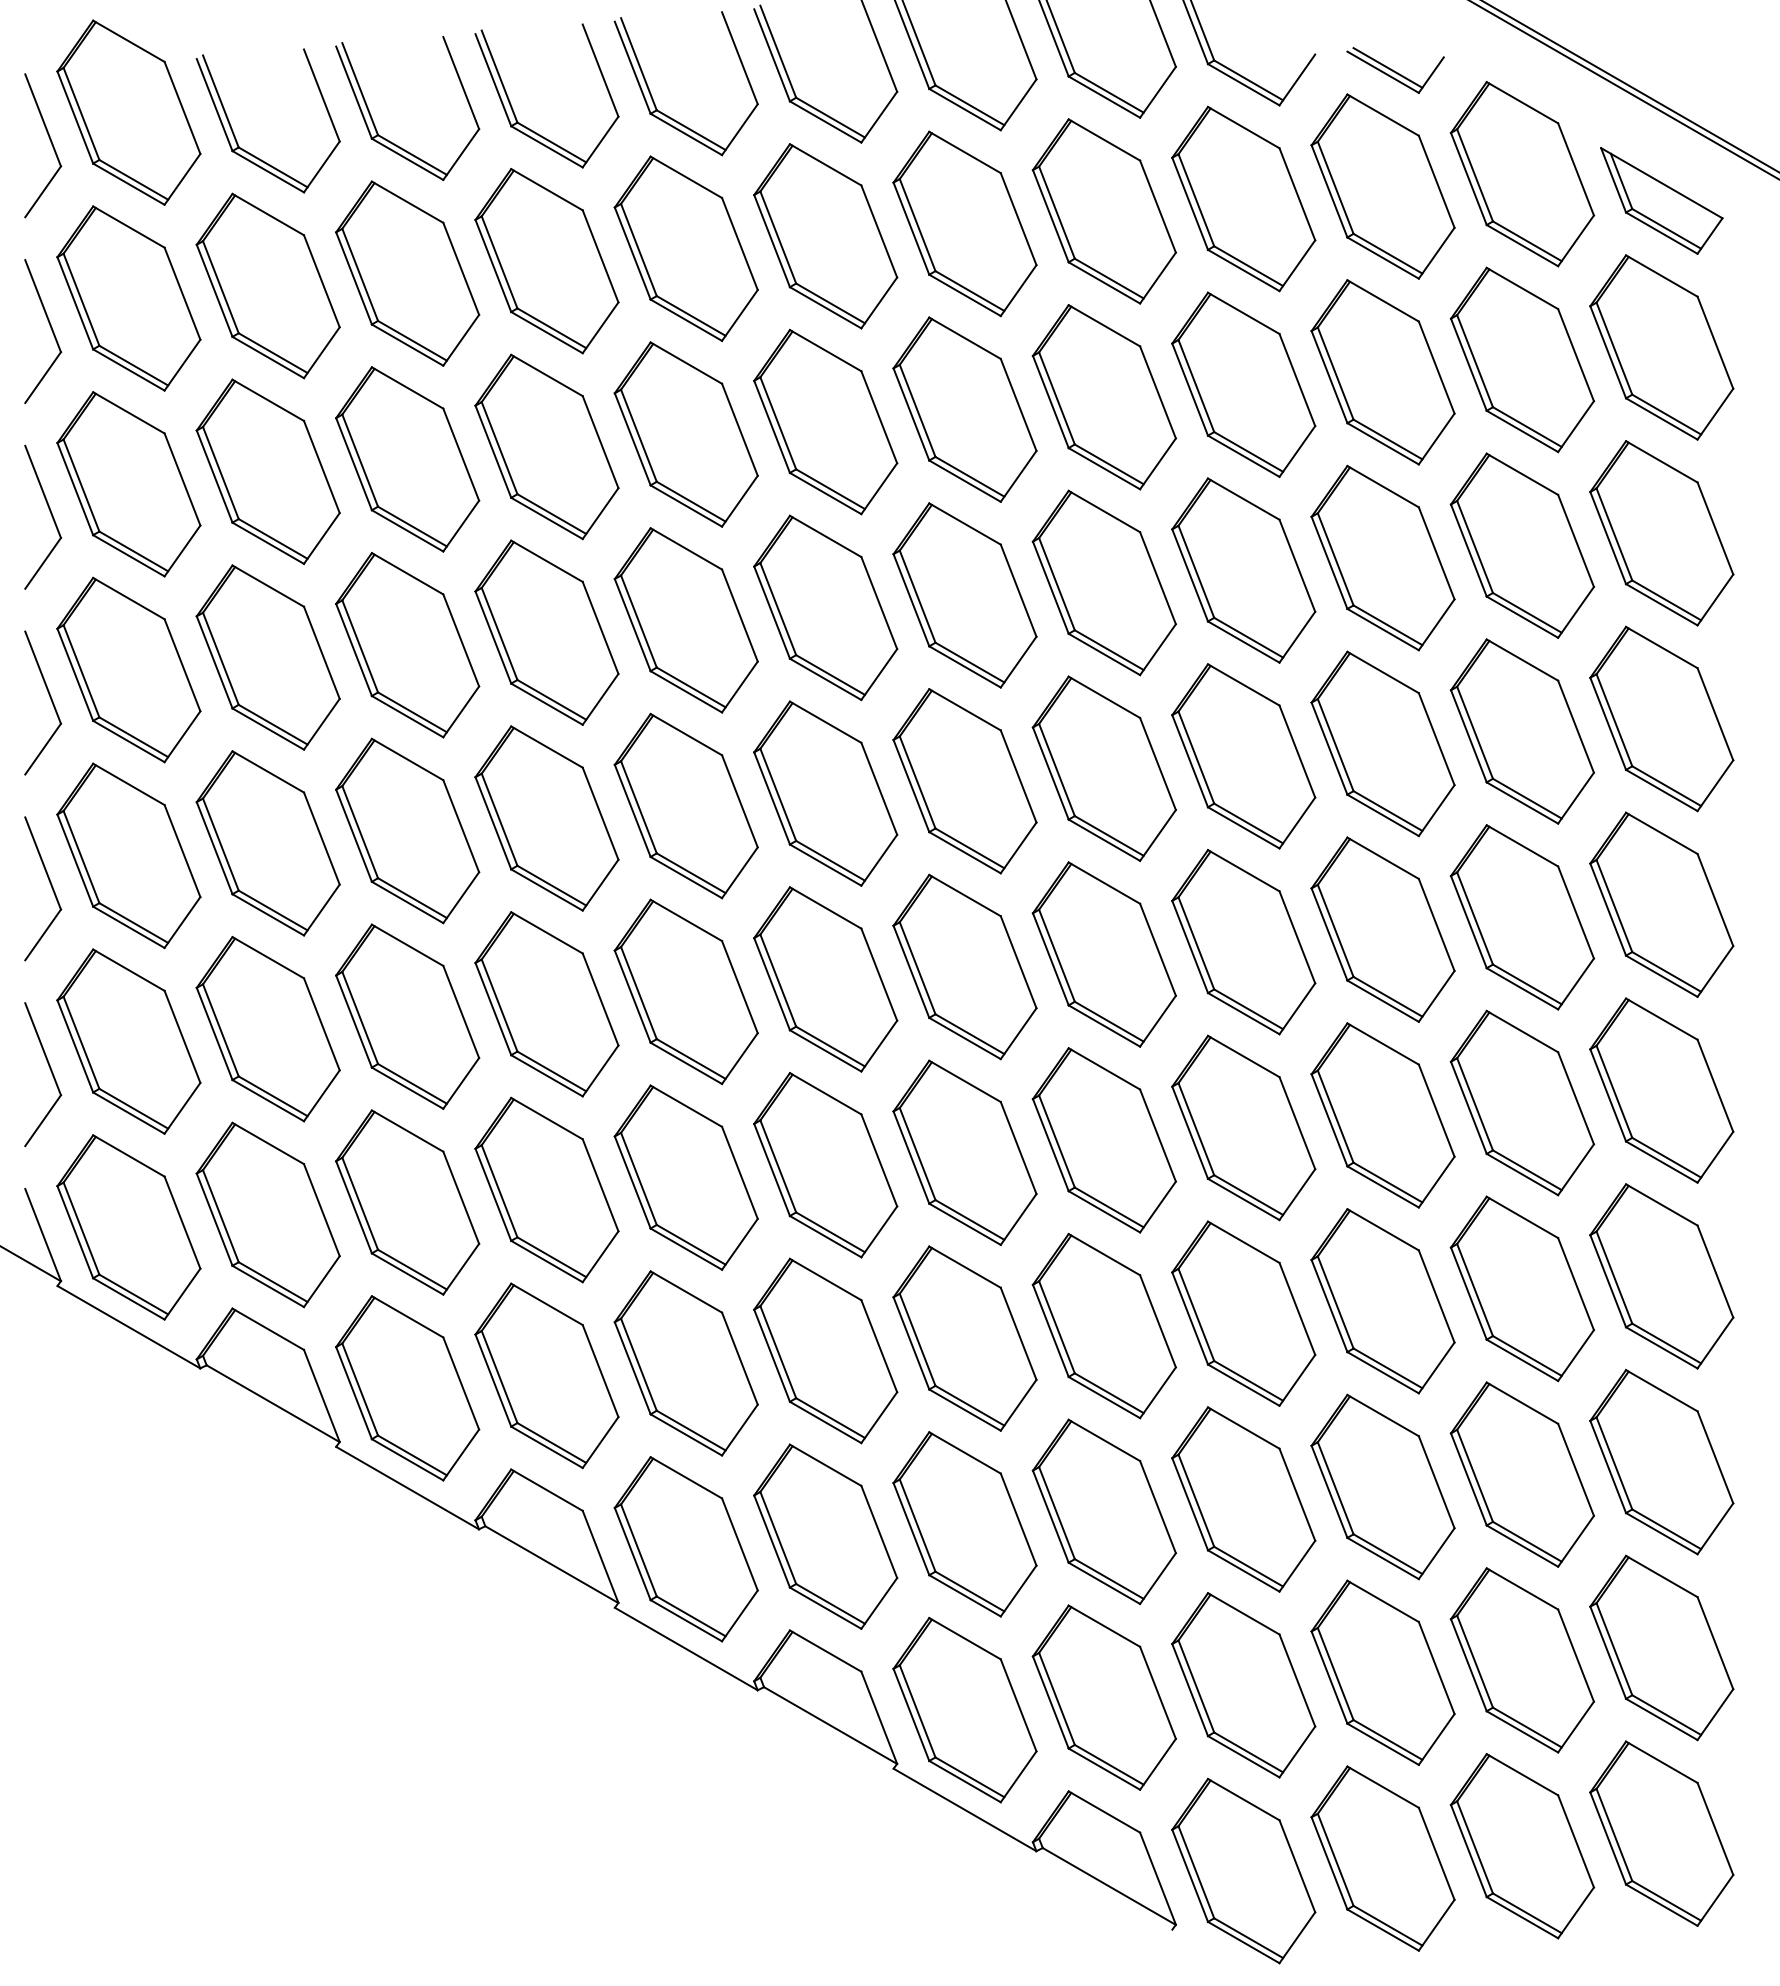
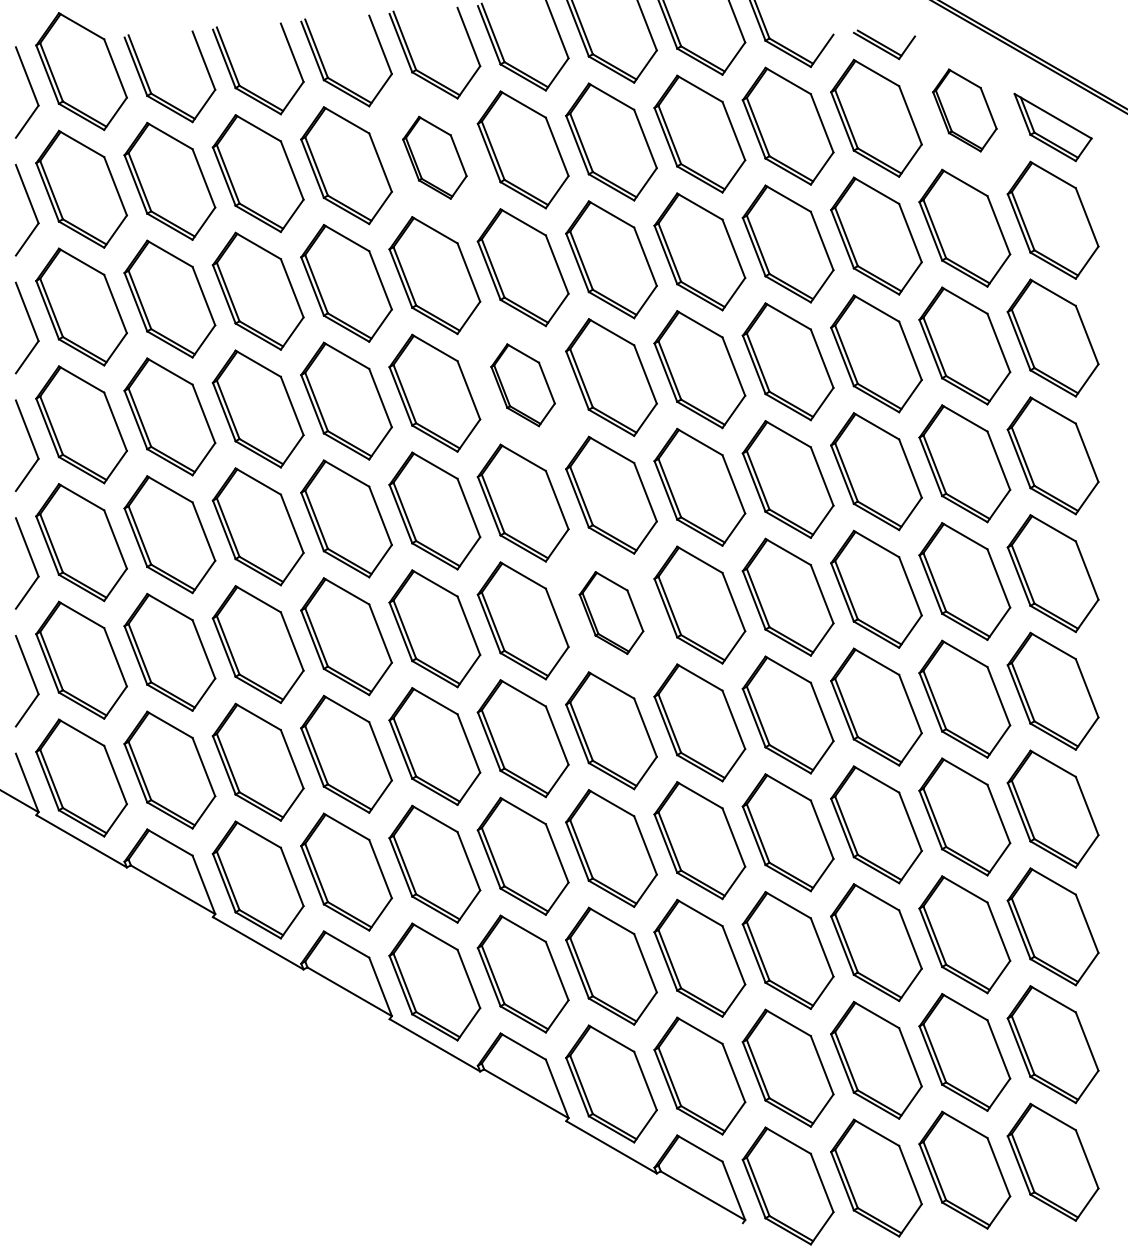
part: (1521, 174) -> (964, 110), size x0.7
part: (685, 248) -> (434, 157), size x0.7
part: (824, 606) -> (522, 384), size x0.7
part: (964, 966) -> (611, 612), size x0.7

